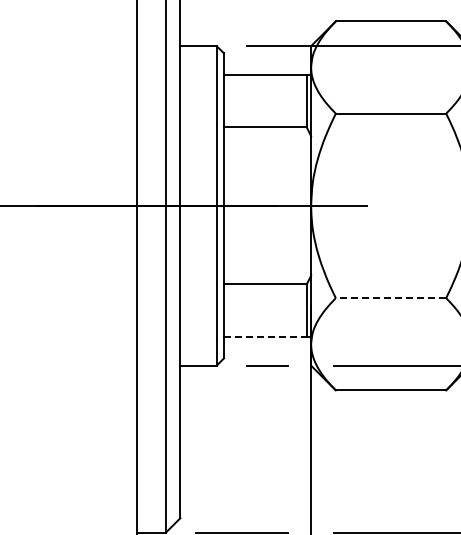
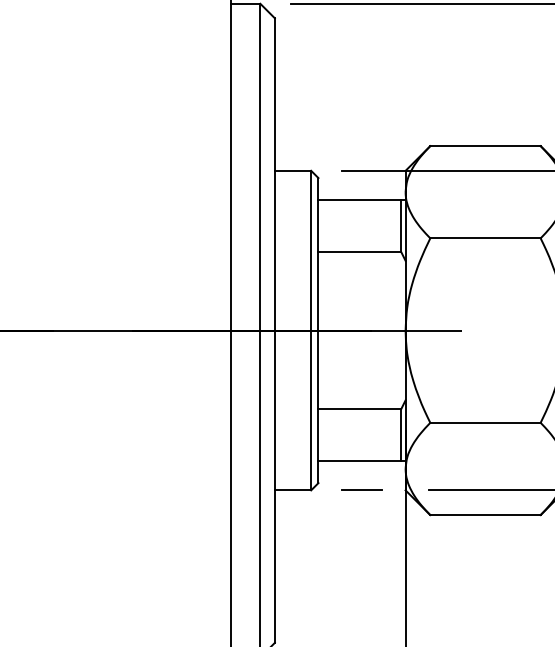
line: (391, 297) -> (485, 422), dashed -> solid
line: (266, 336) -> (360, 461), dashed -> solid

